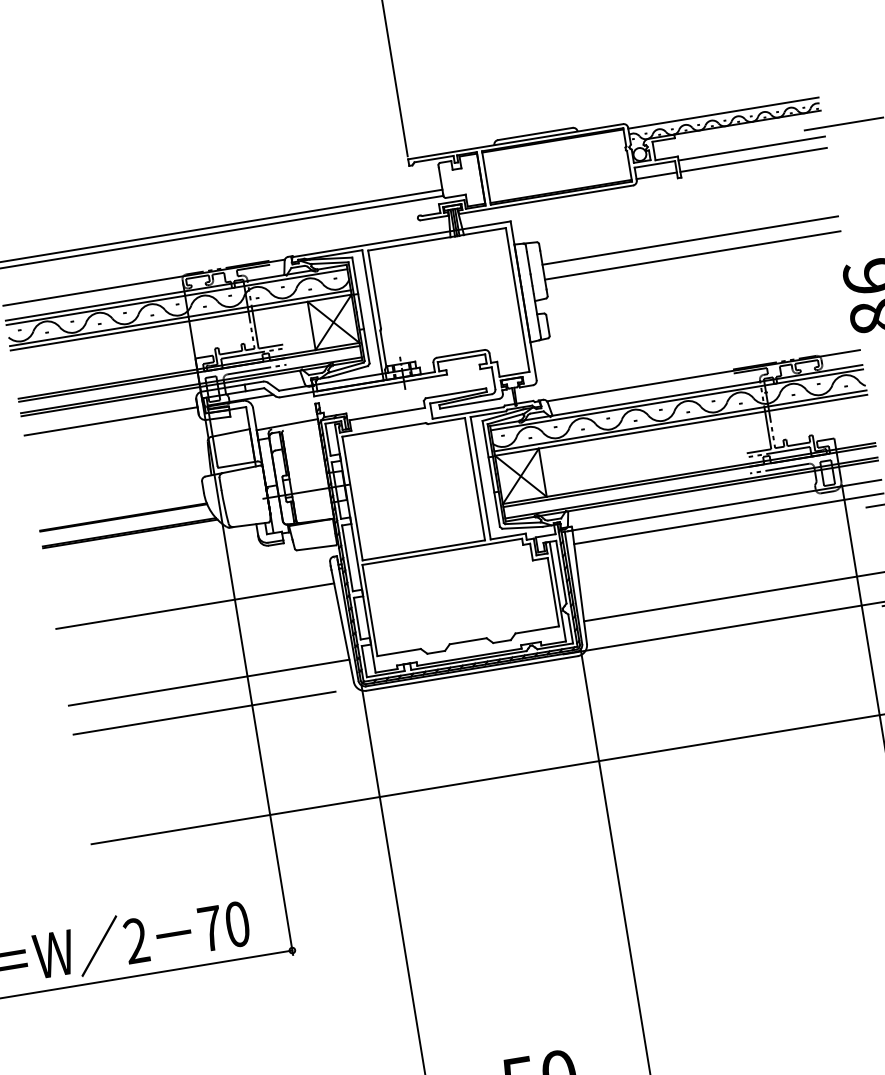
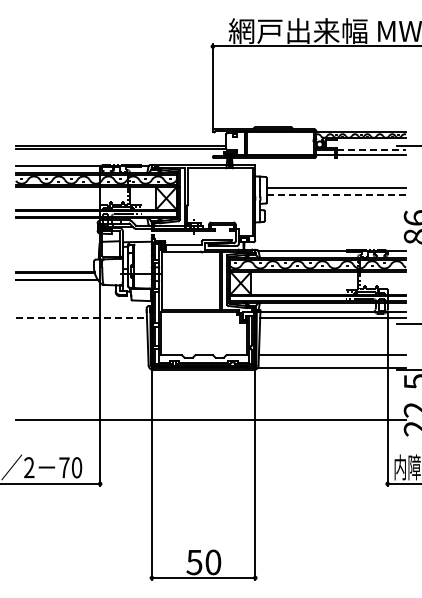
line: (751, 149) -> (371, 150), solid -> dashed
line: (692, 254) -> (336, 194), solid -> dashed
line: (110, 422) -> (56, 227), removed
line: (195, 606) -> (81, 318), solid -> dashed
line: (207, 682) -> (81, 354), removed
line: (204, 713) -> (77, 368), removed

